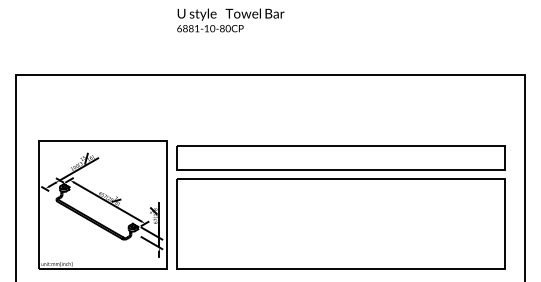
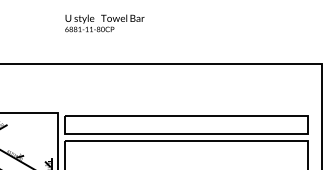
text: (212, 28) -> (91, 29), 6881-10-80CP -> 6881-11-80CP

